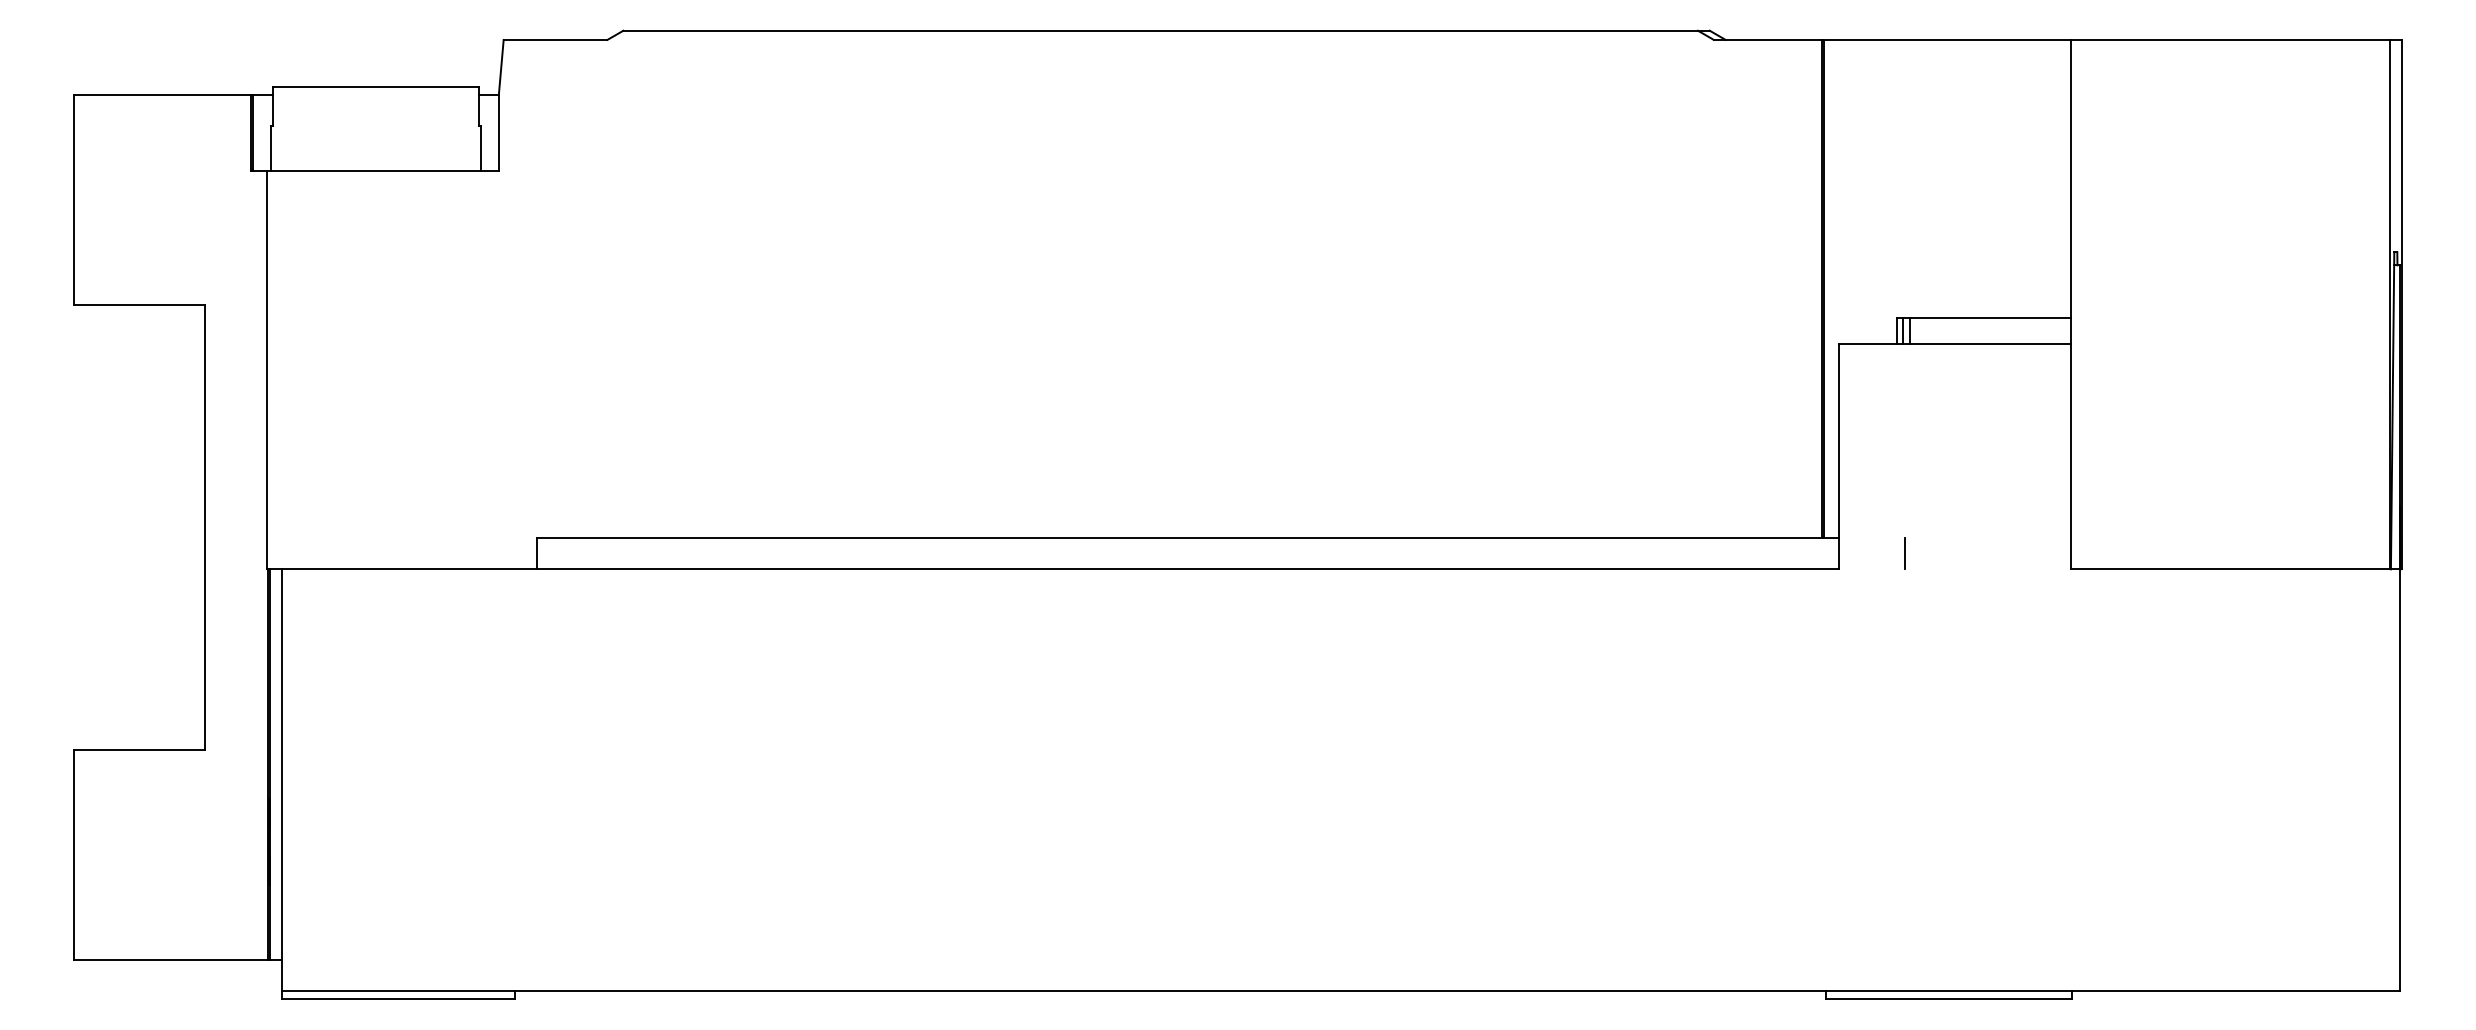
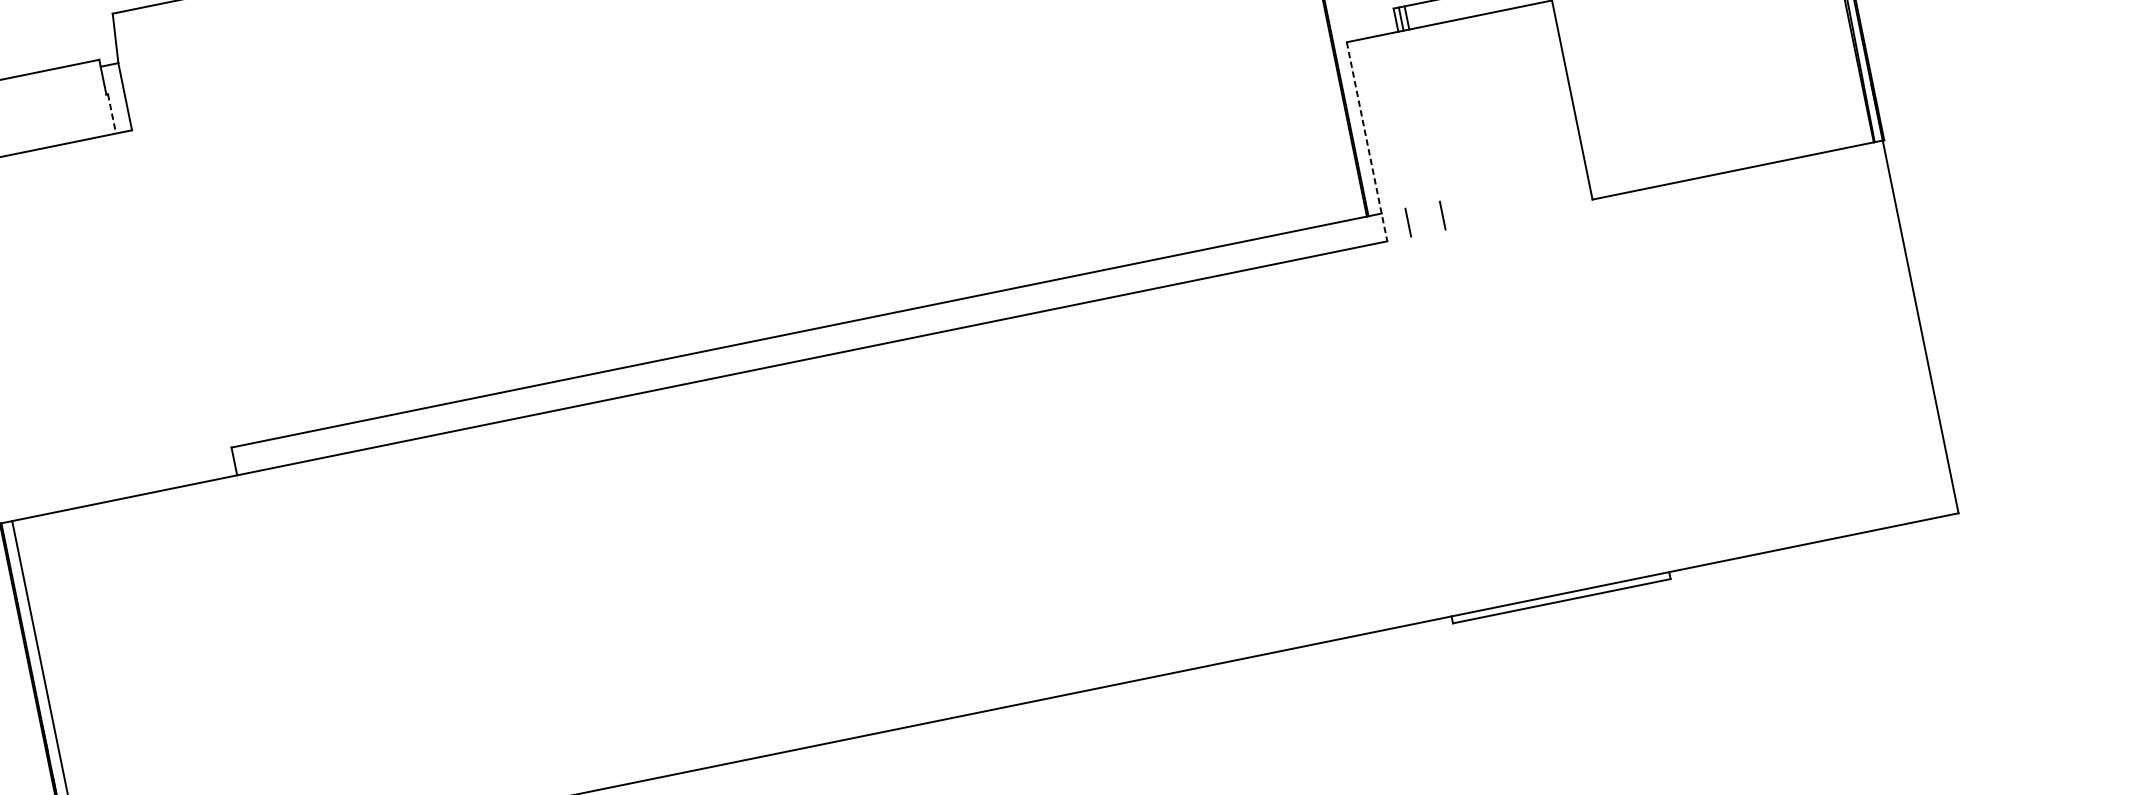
line: (480, 149) -> (111, 114), solid -> dashed
line: (1839, 456) -> (1367, 141), solid -> dashed
line: (1865, 553) -> (1407, 222), added

